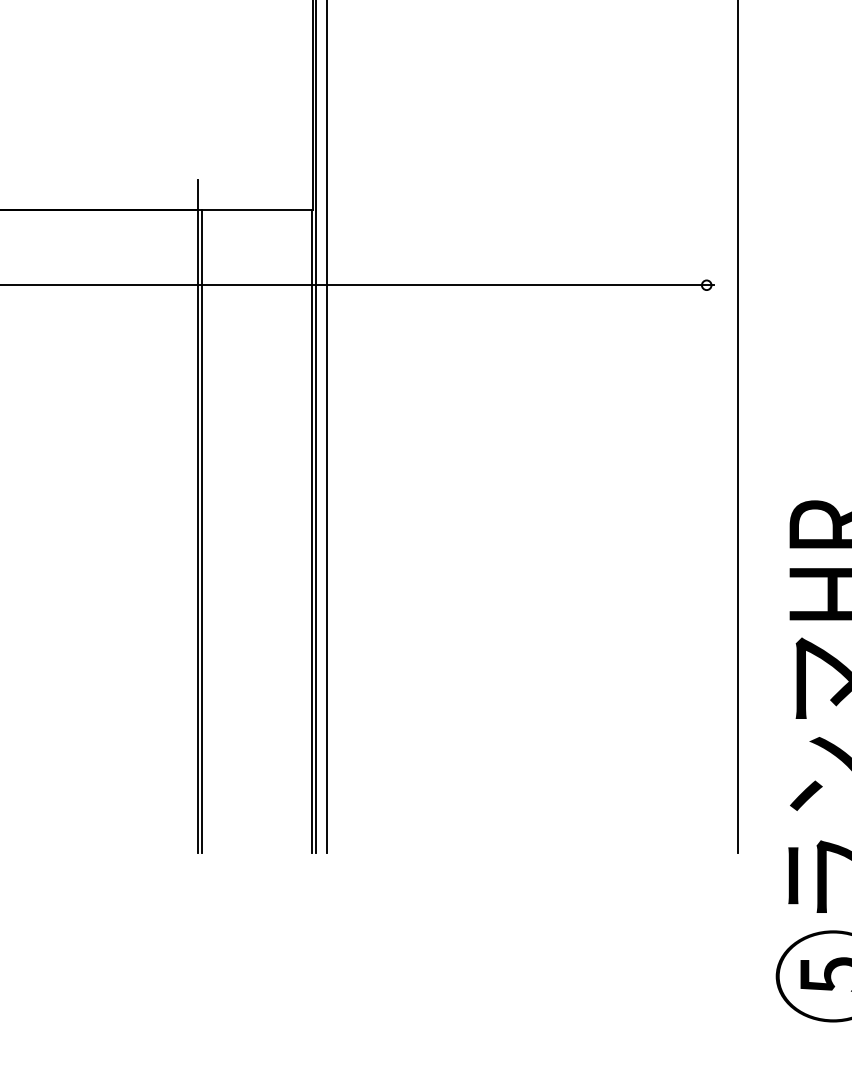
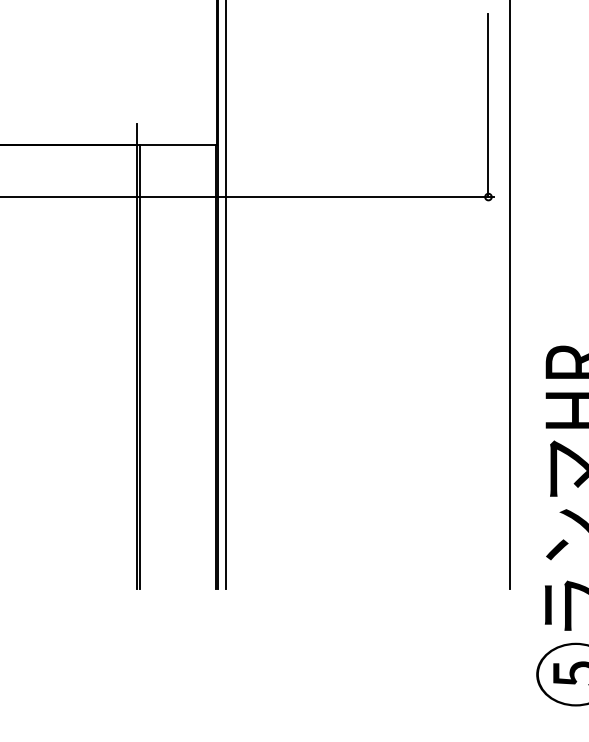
line: (706, 152) -> (488, 105), added

